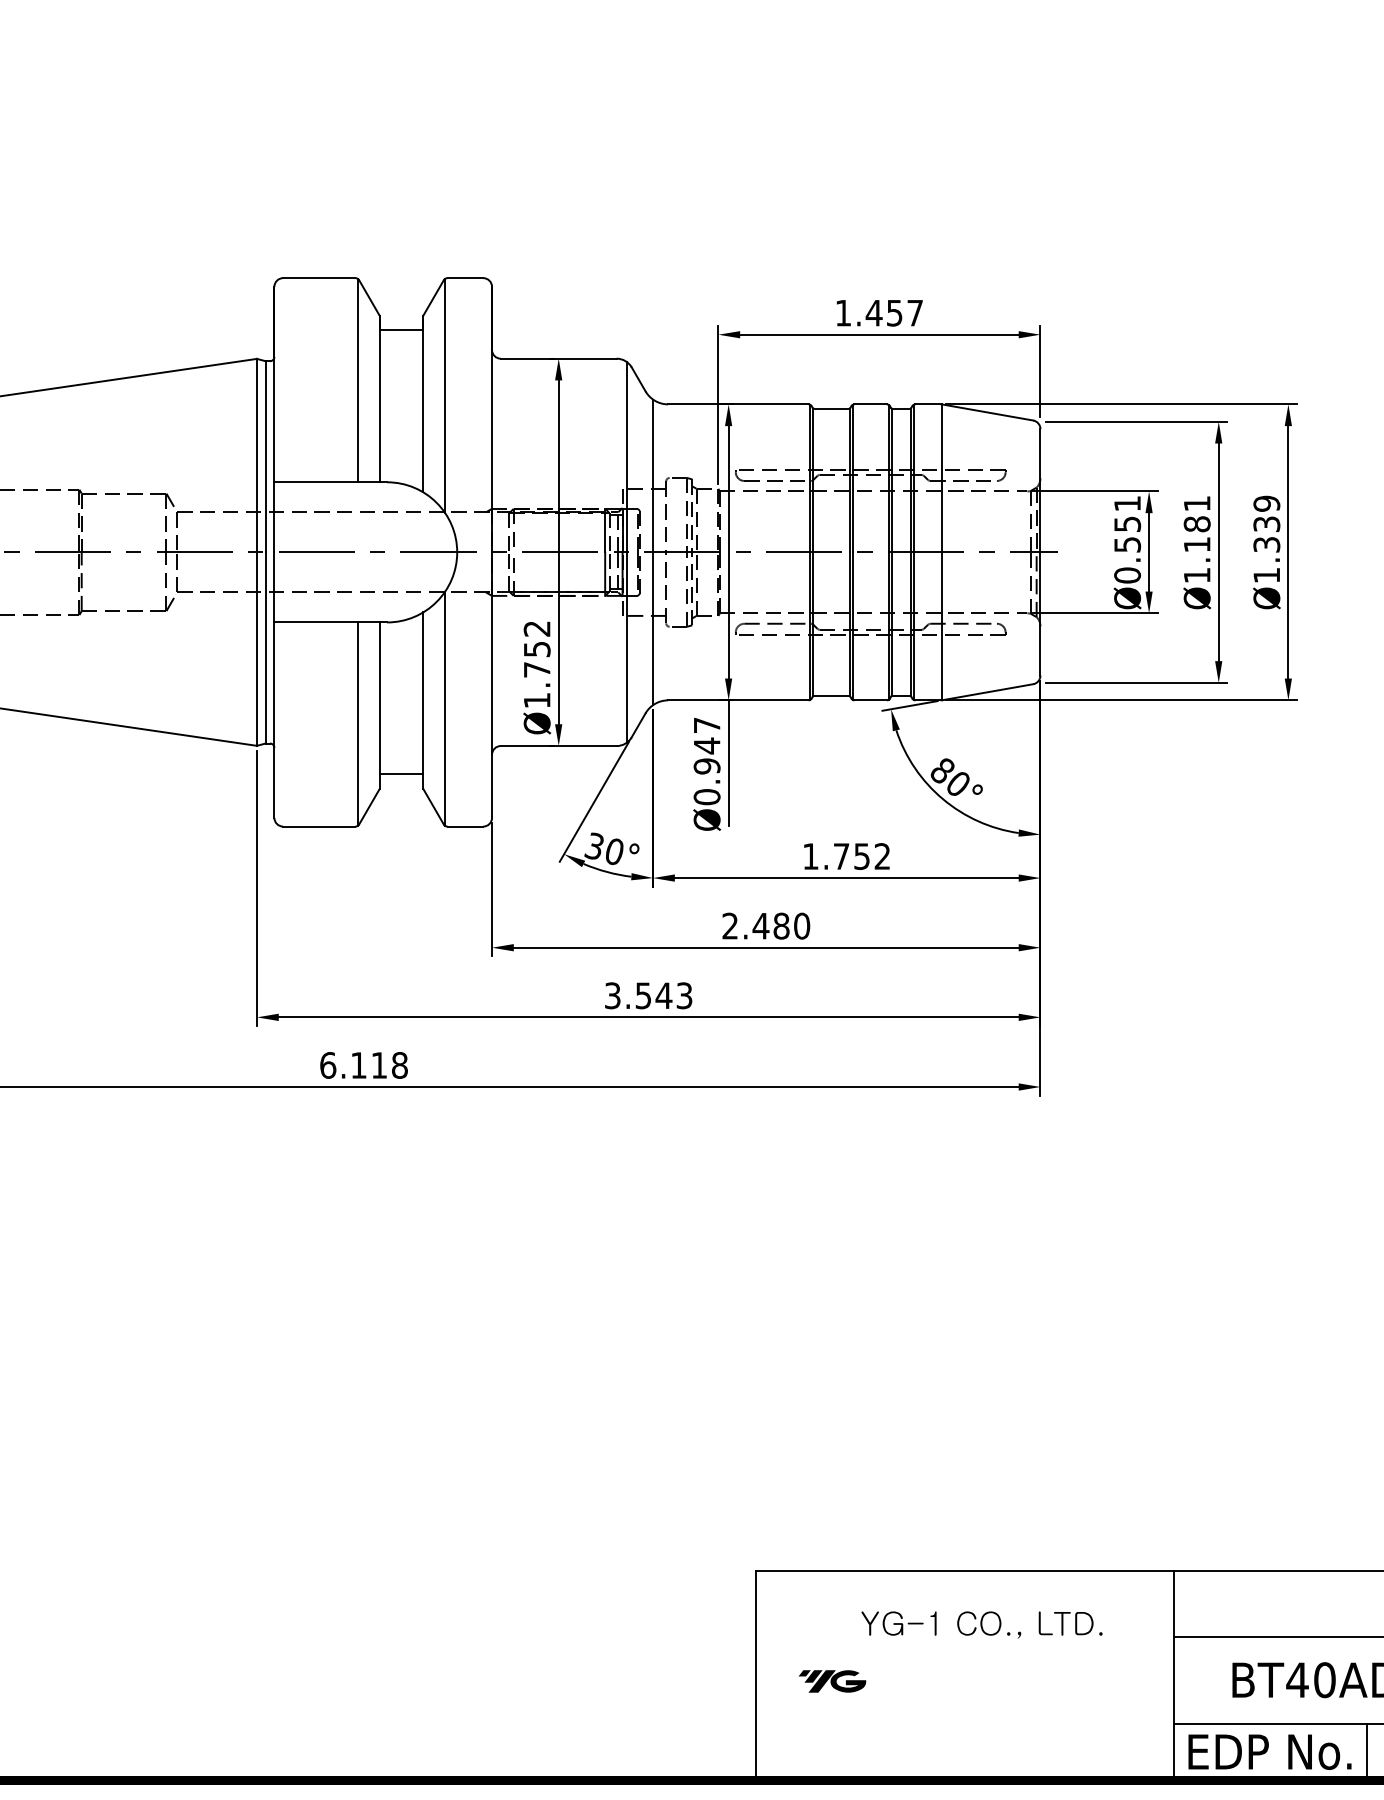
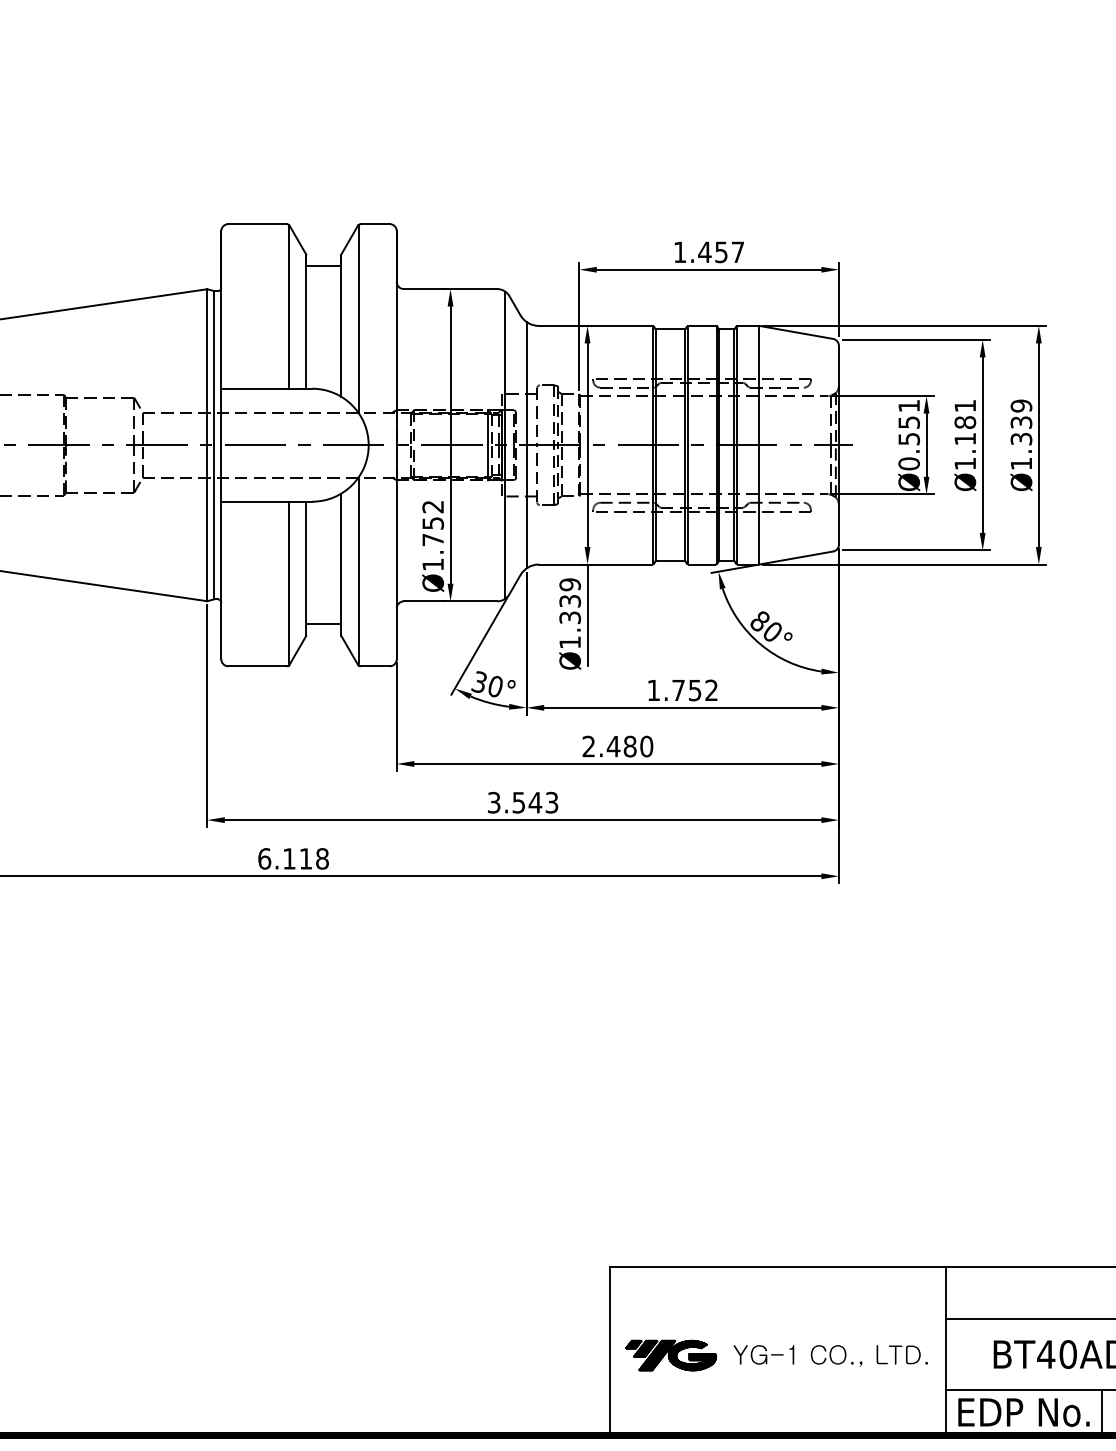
text: (707, 761) -> (570, 613), Ø0.947 -> Ø1.339
text: (981, 1624) -> (830, 1355), moved
part: (832, 1681) -> (671, 1355), size x1.67

